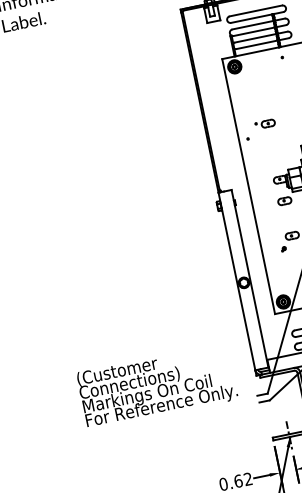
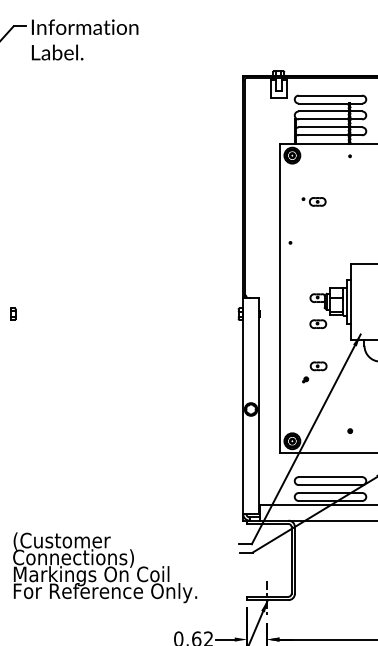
part: (264, 124) -> (313, 201), moved
part: (32, 244) -> (13, 313), added
text: (157, 385) -> (105, 567), moved

